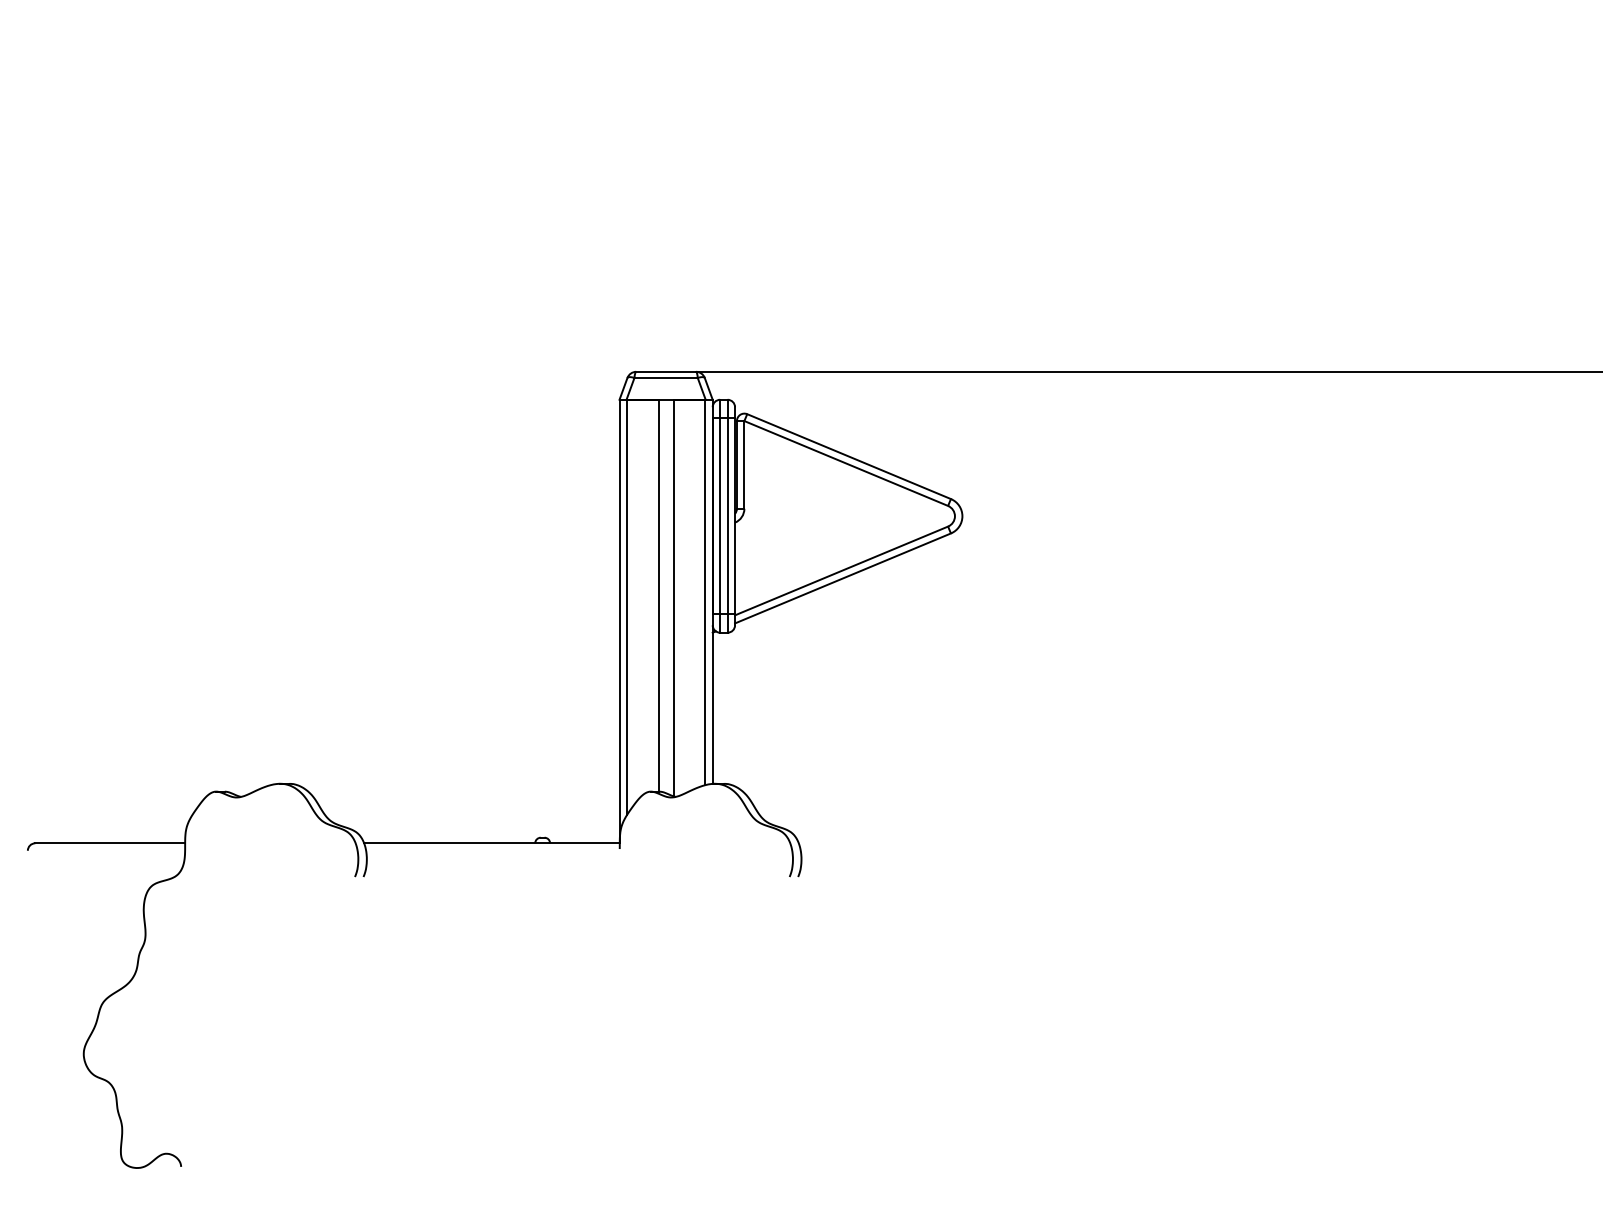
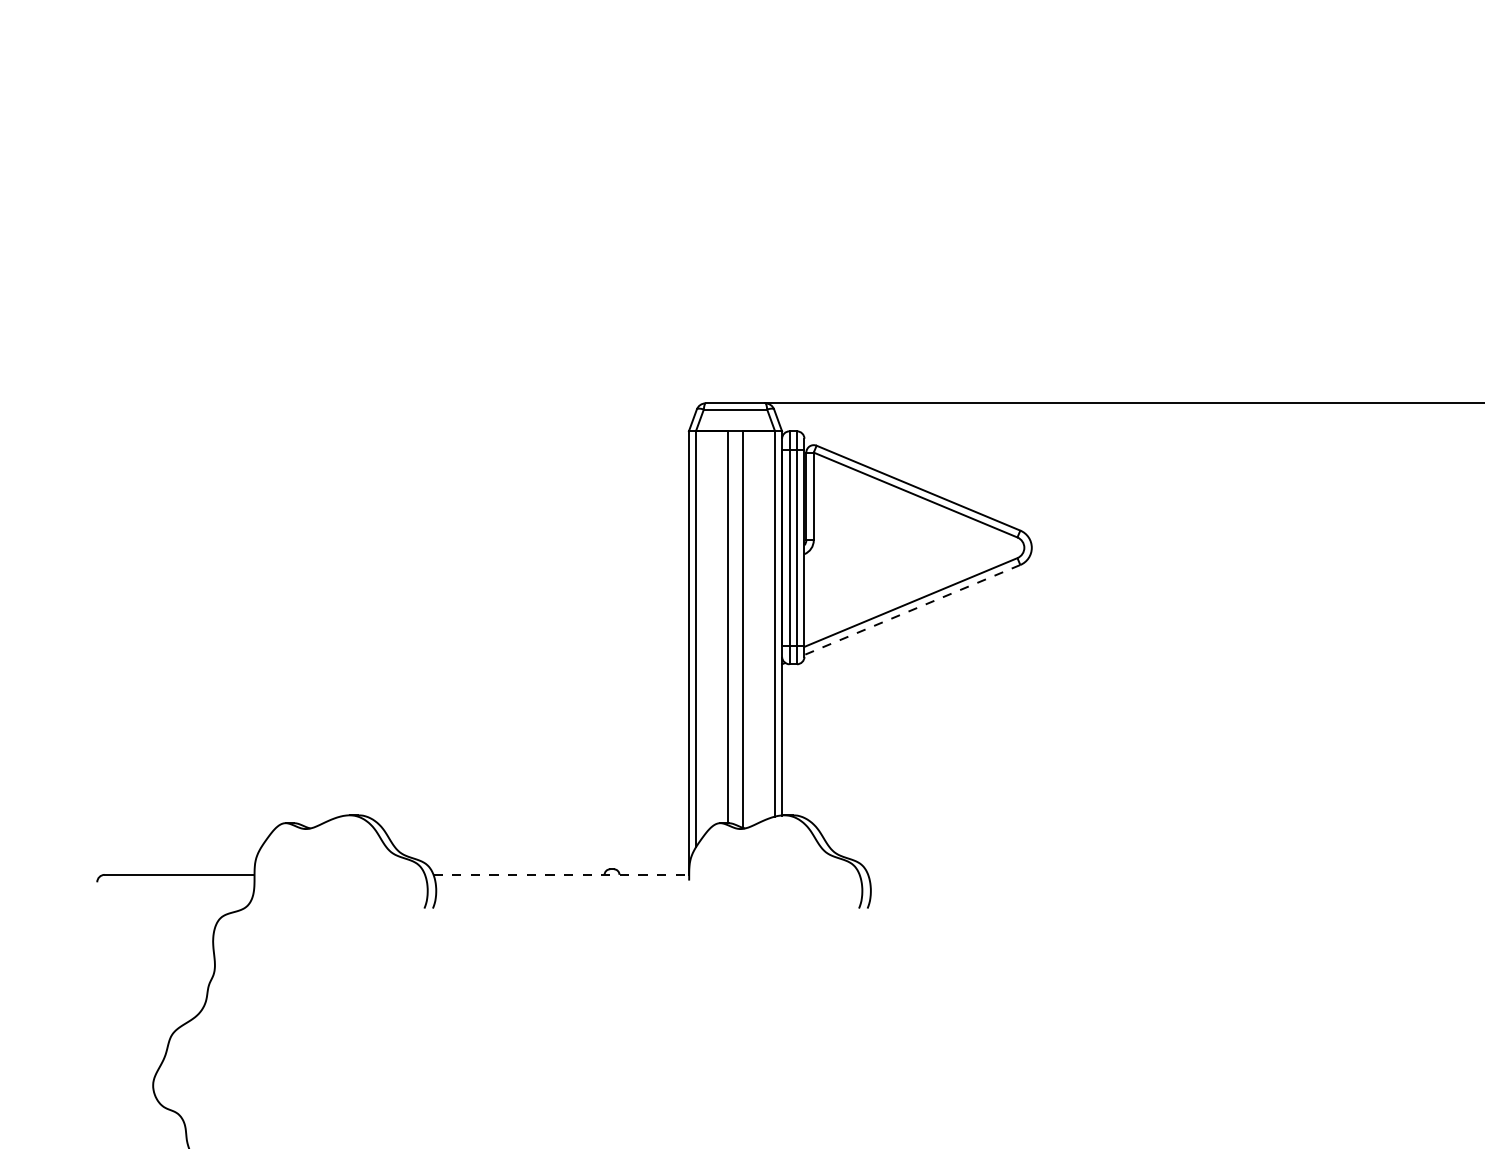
line: (843, 578) -> (912, 610), solid -> dashed
line: (491, 843) -> (560, 875), solid -> dashed

